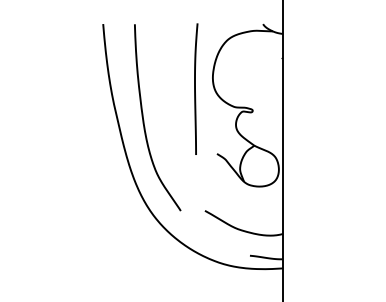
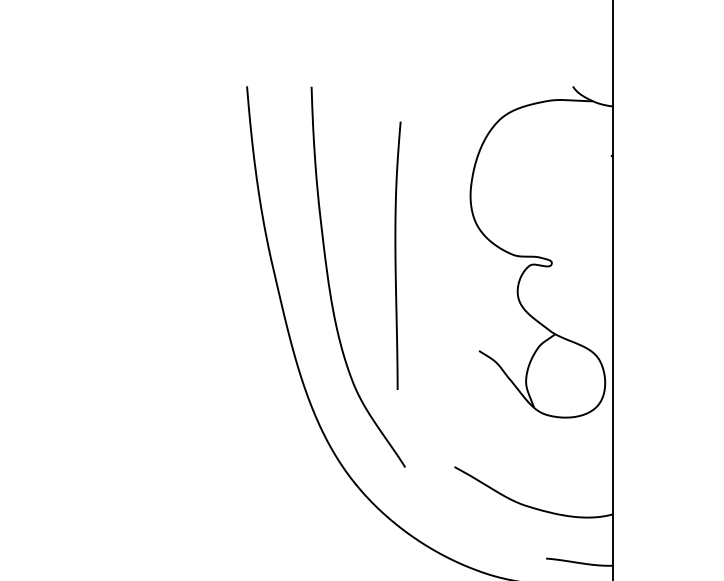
curve: (195, 88) -> (396, 254), moved

